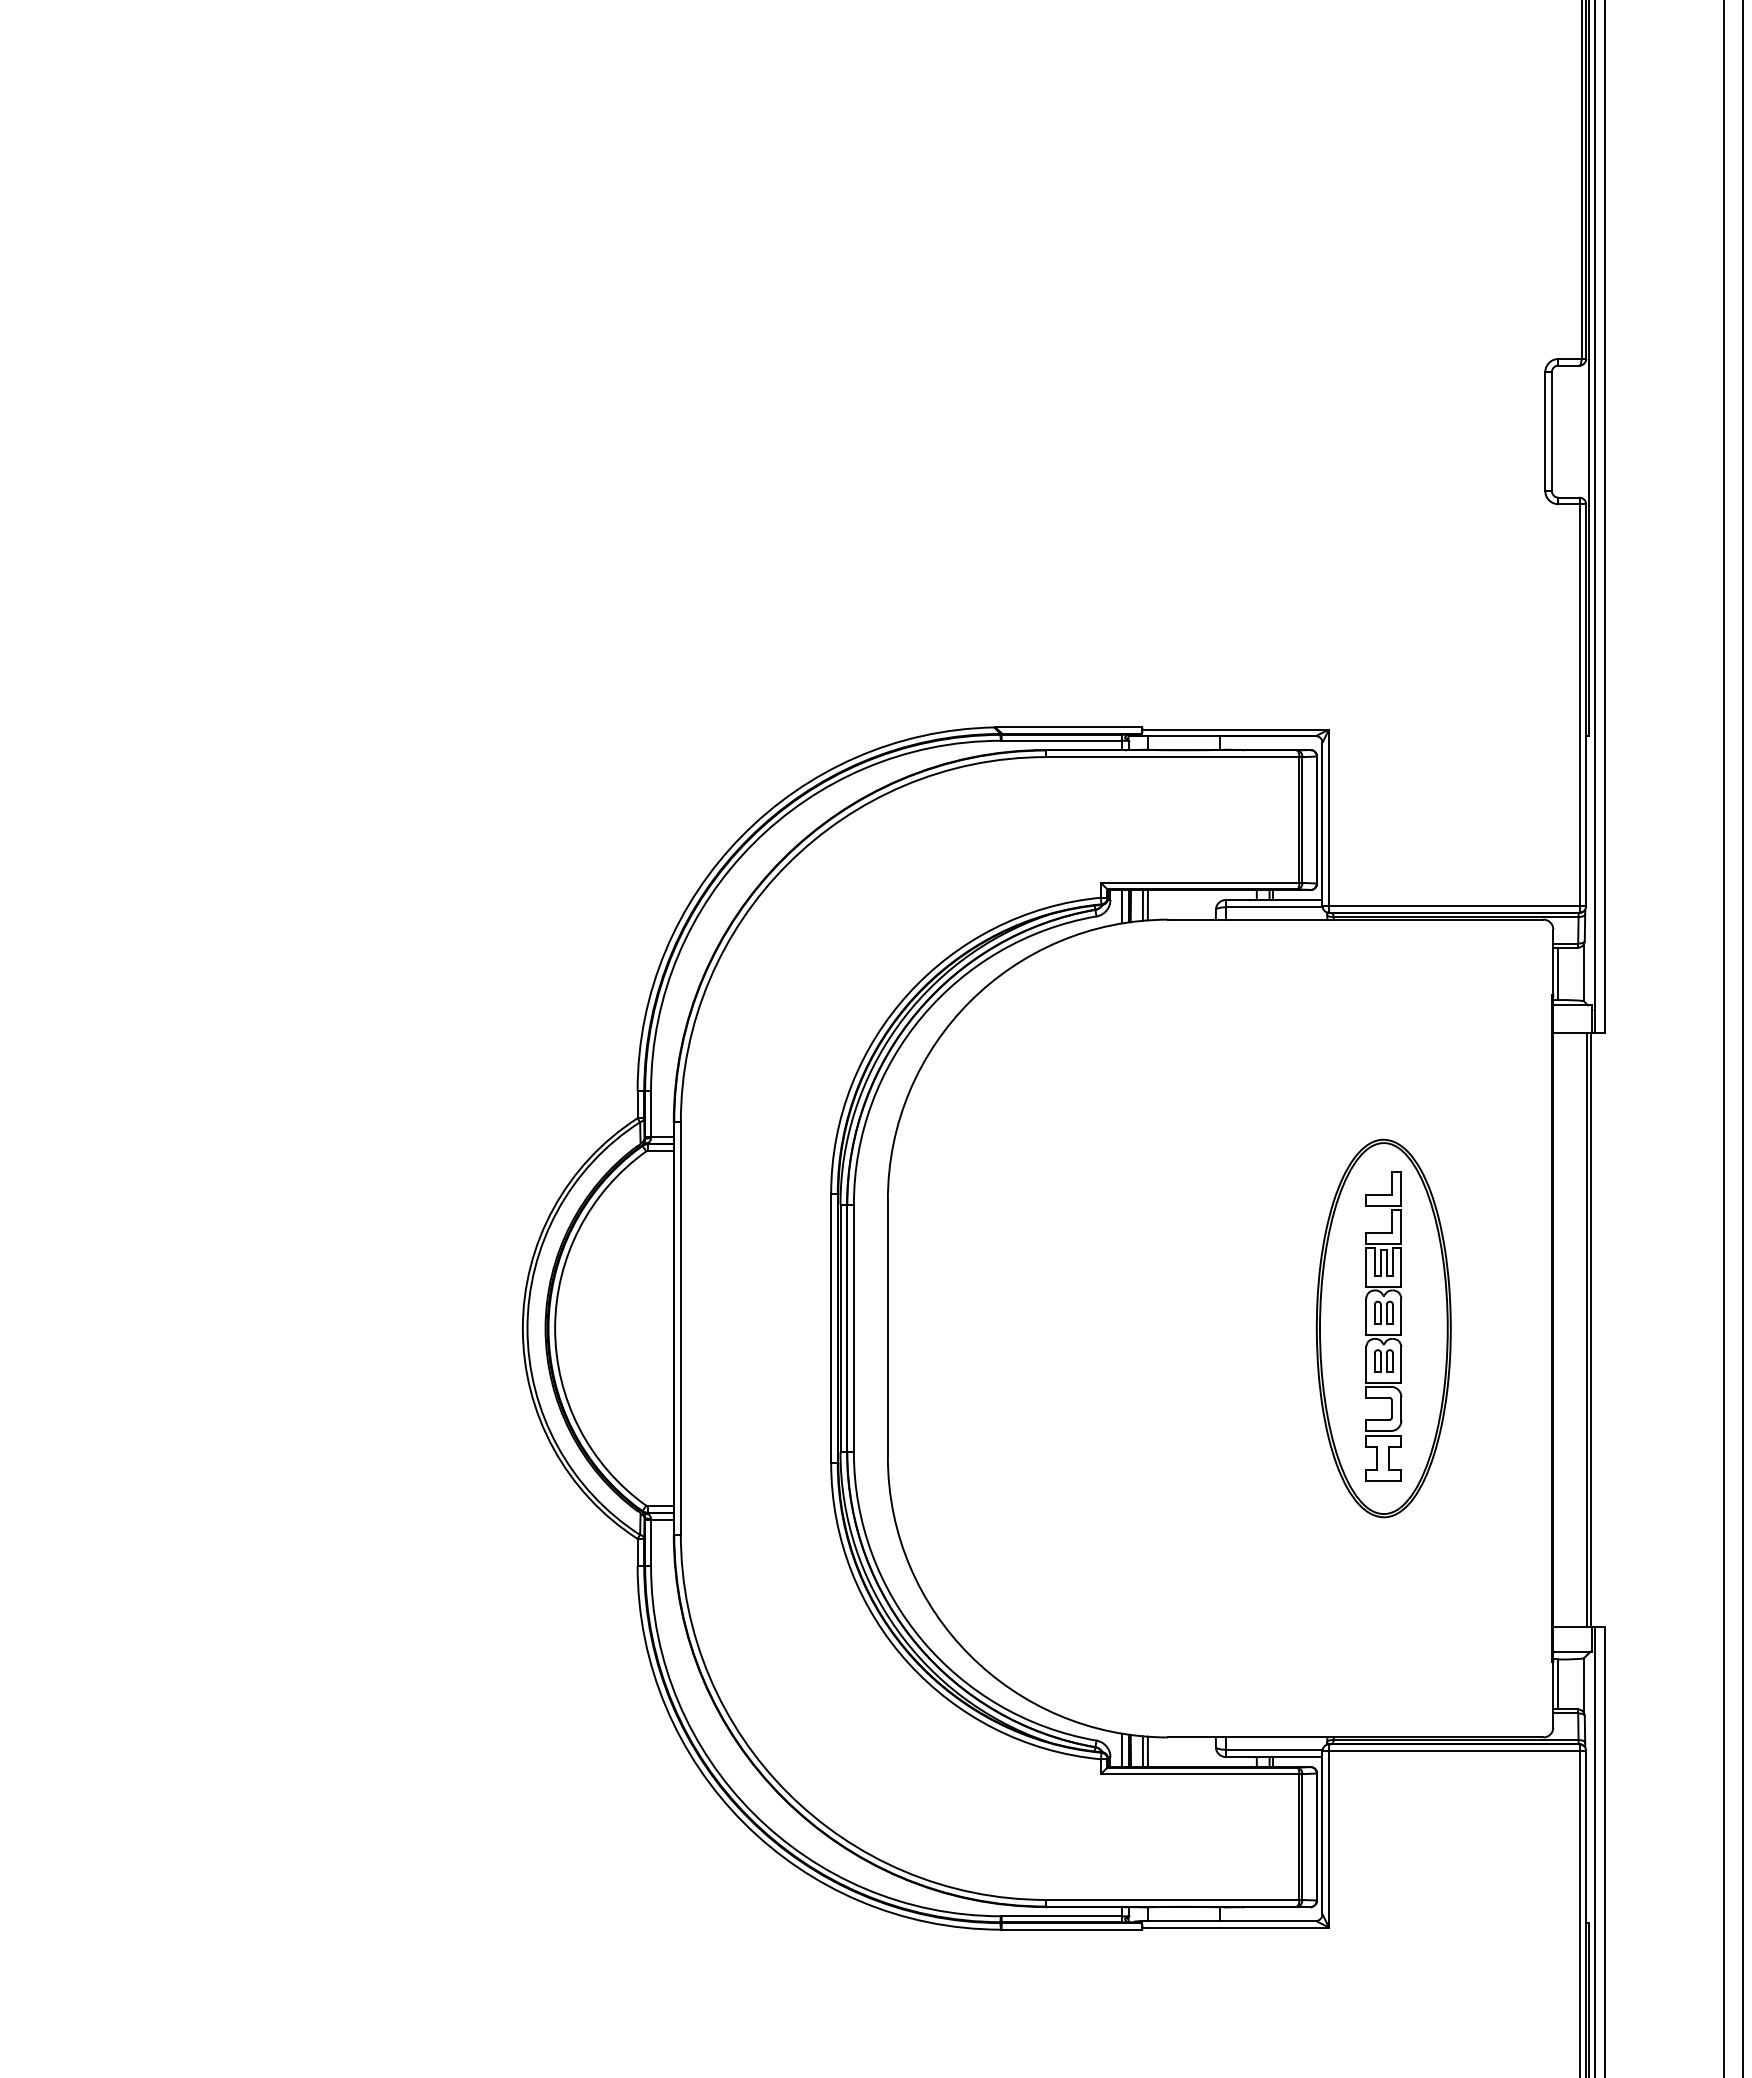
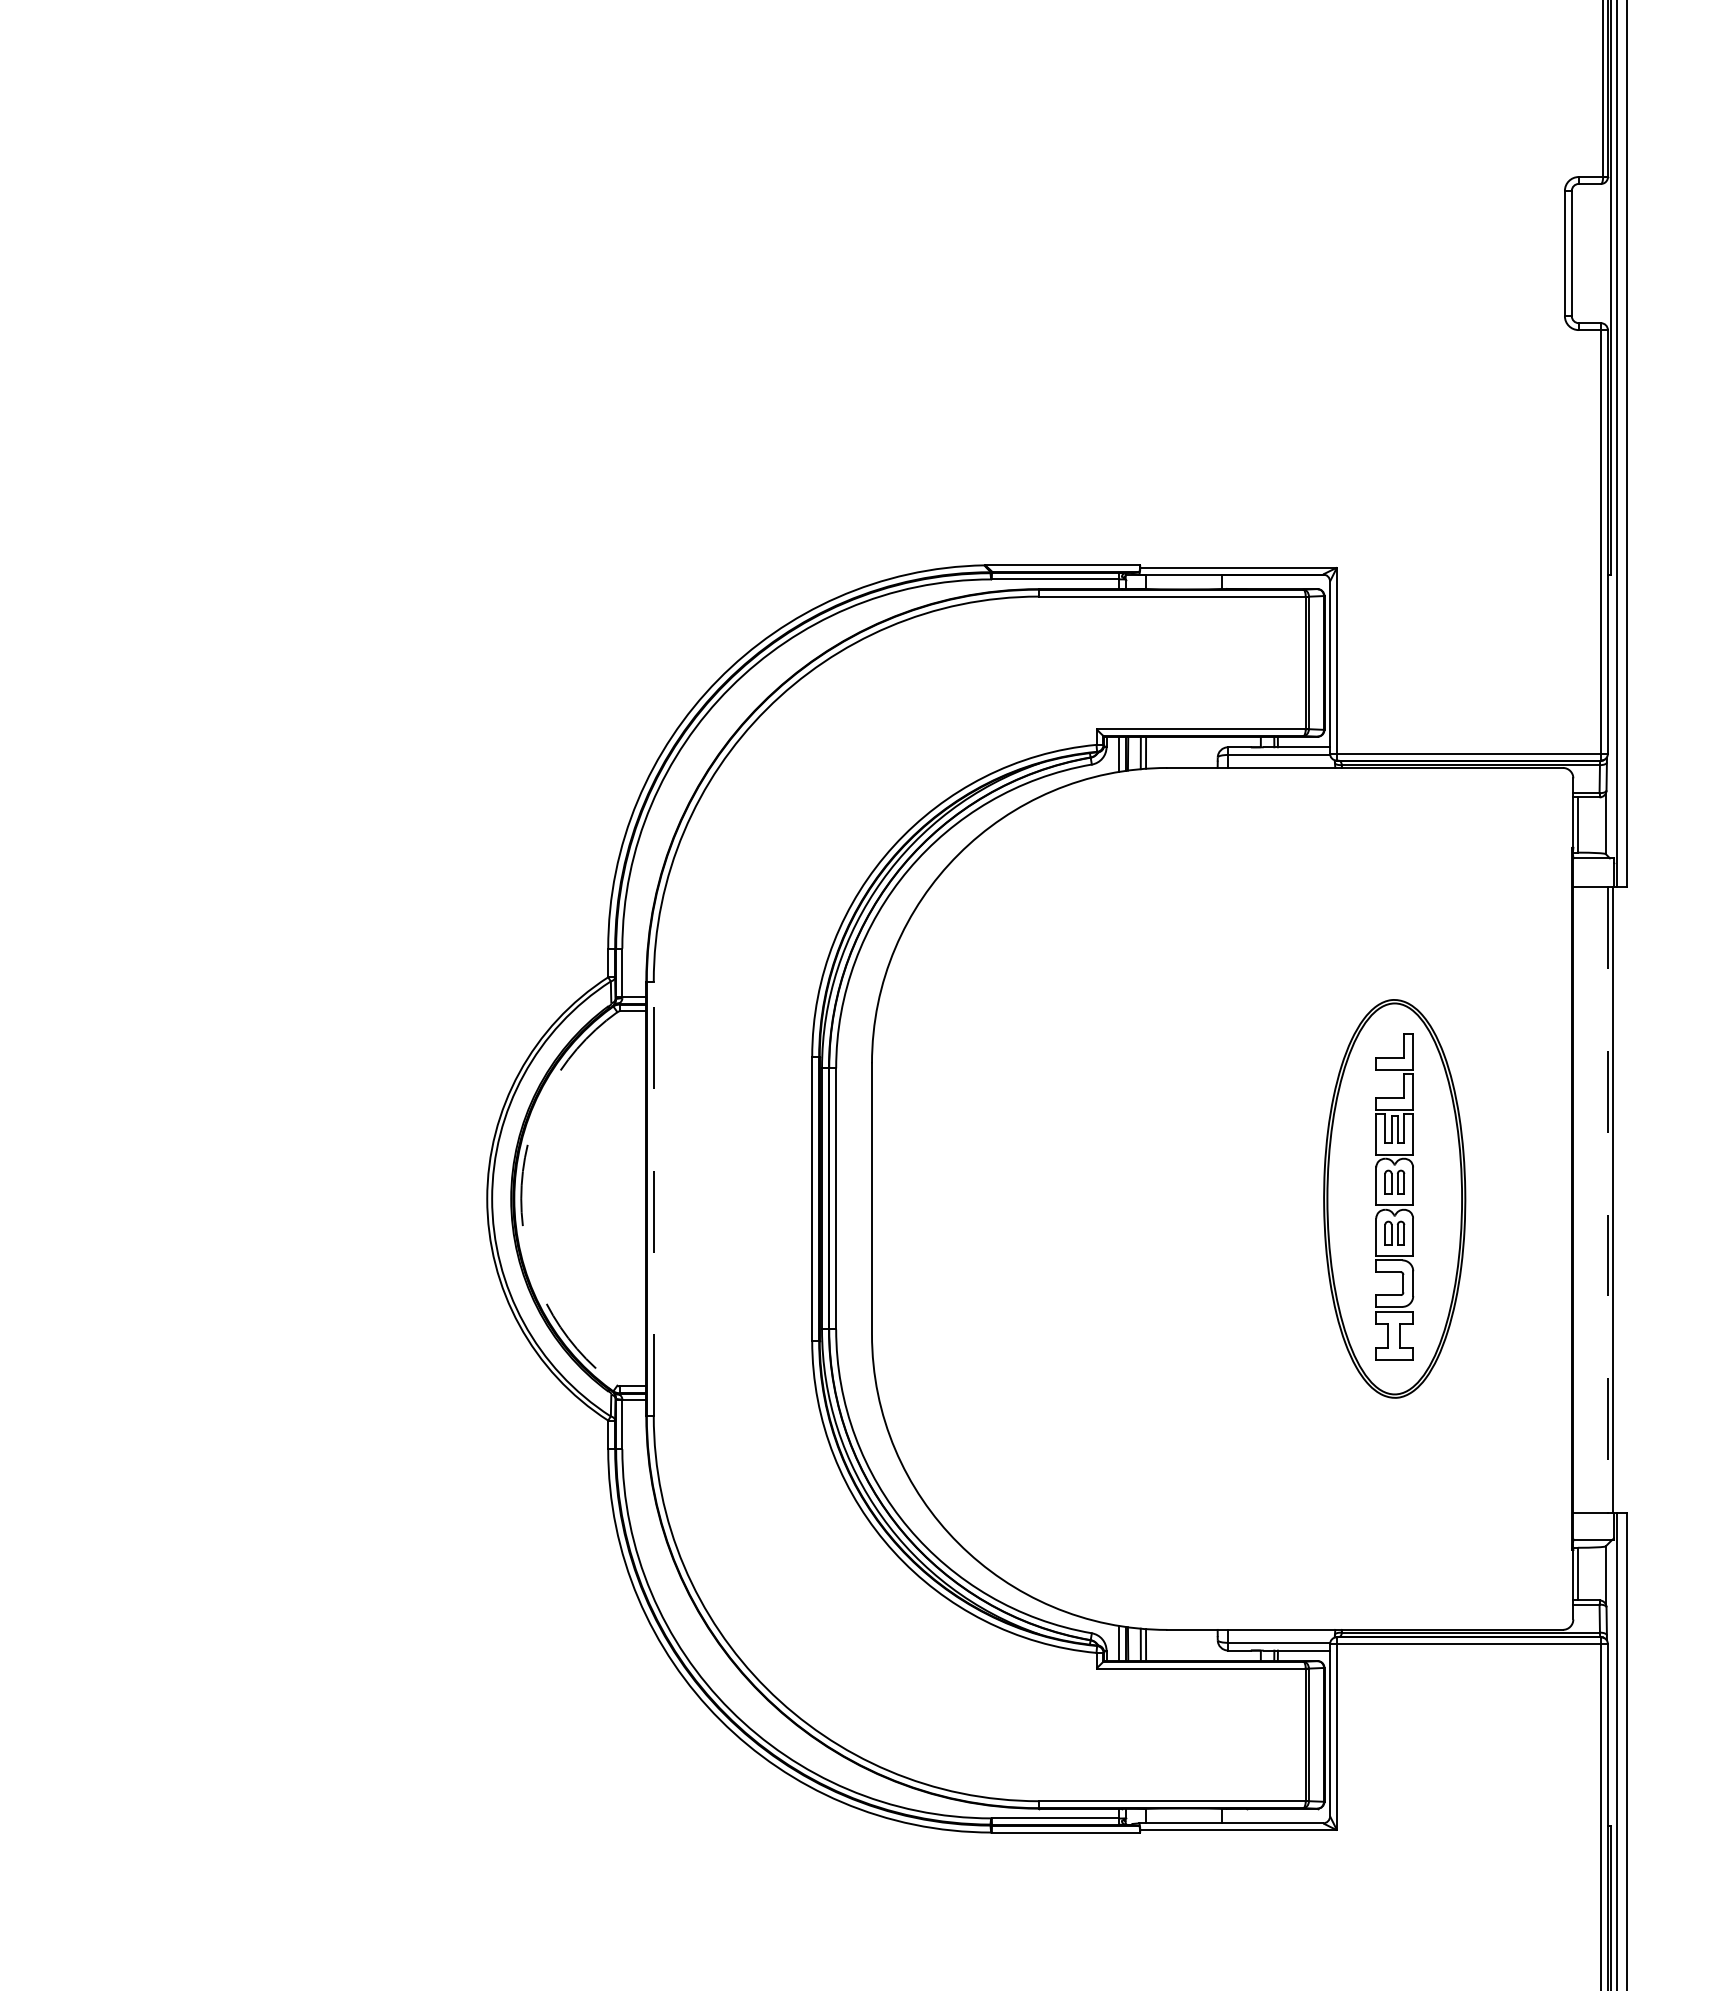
arc: (555, 1328) -> (521, 1198), solid -> dashed
line: (680, 1328) -> (653, 1198), solid -> dashed
line: (1586, 1329) -> (1608, 1199), solid -> dashed

